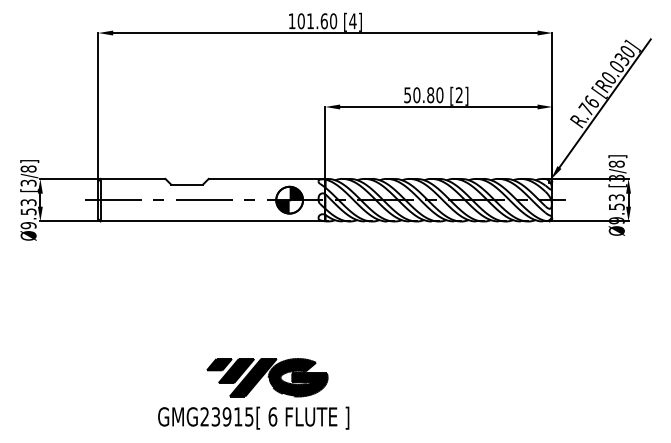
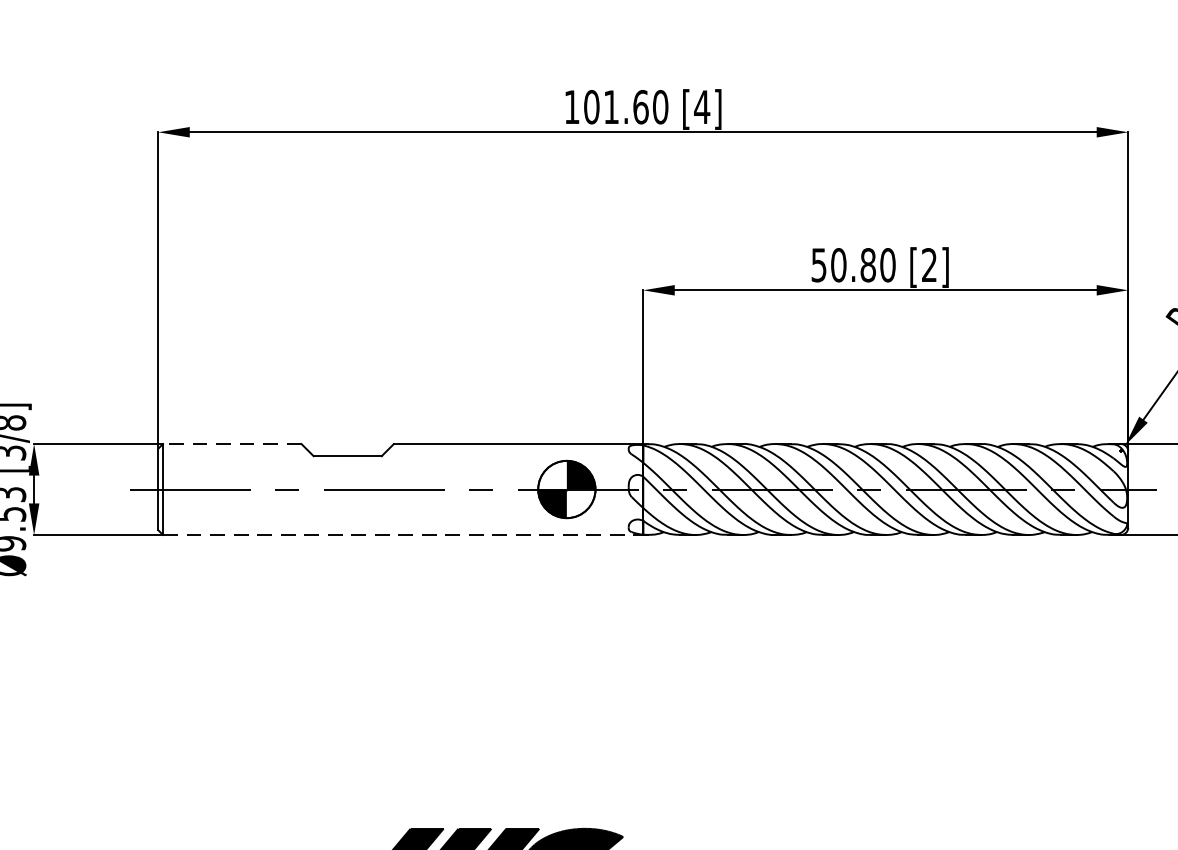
line: (132, 178) -> (231, 443), solid -> dashed
line: (213, 221) -> (404, 535), solid -> dashed

